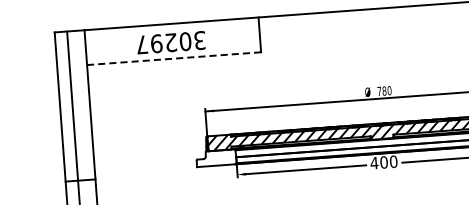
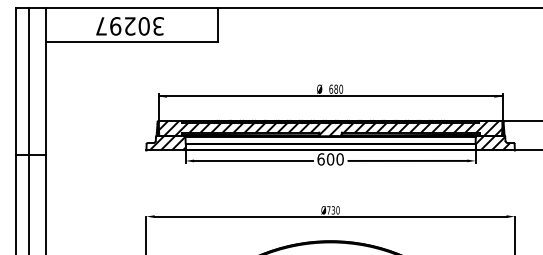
line: (173, 58) -> (131, 42), dashed -> solid
text: (379, 90) -> (331, 88), 780 -> 680
hatch: (217, 157) -> (167, 142), added
text: (373, 163) -> (320, 159), 400 -> 600

